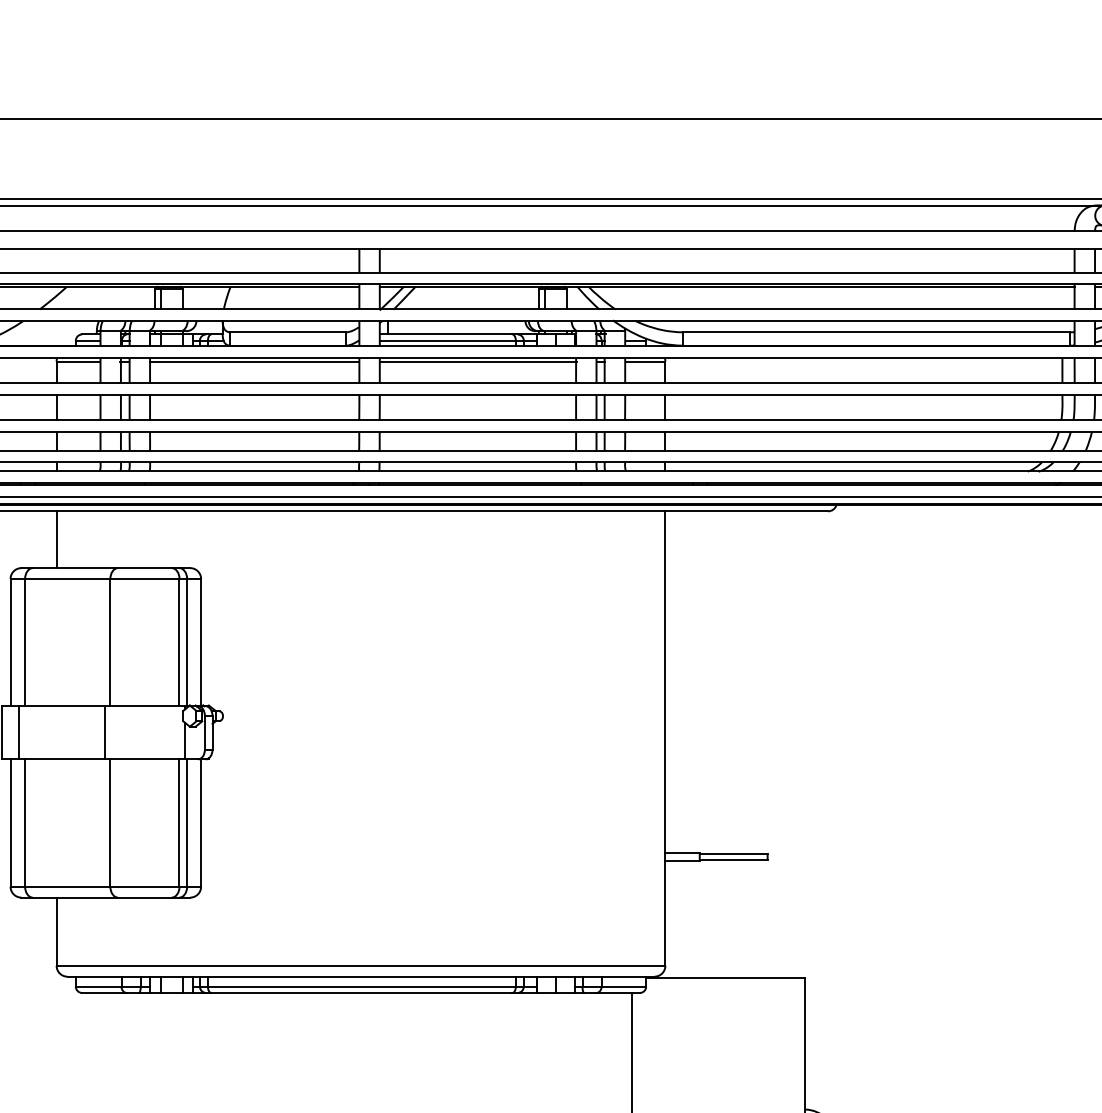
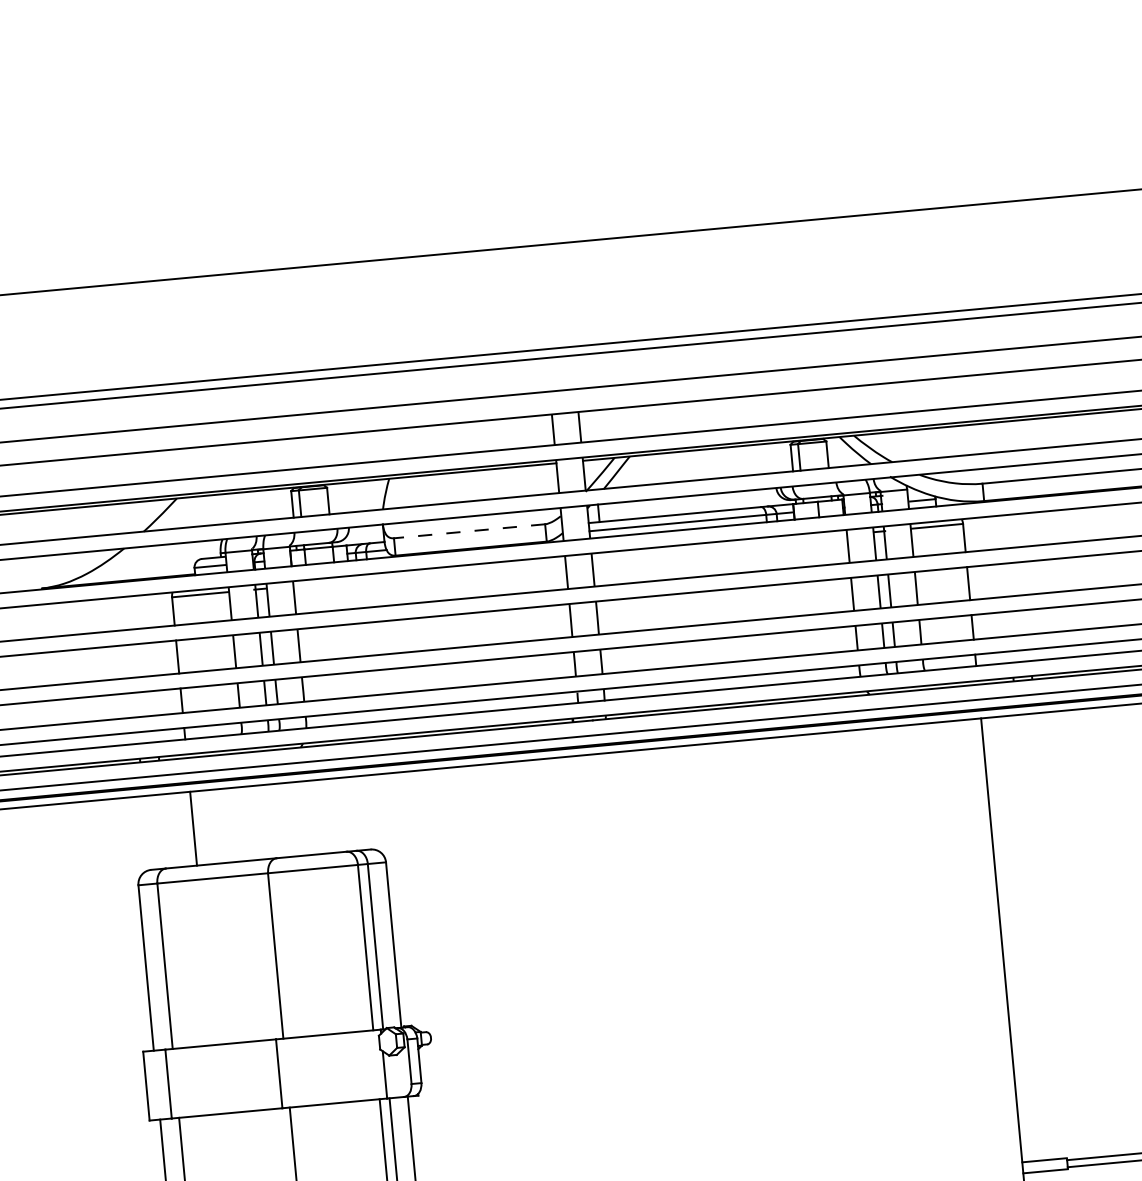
line: (287, 332) -> (468, 531), solid -> dashed
line: (254, 361) -> (429, 573), removed
line: (478, 361) -> (720, 546), removed

